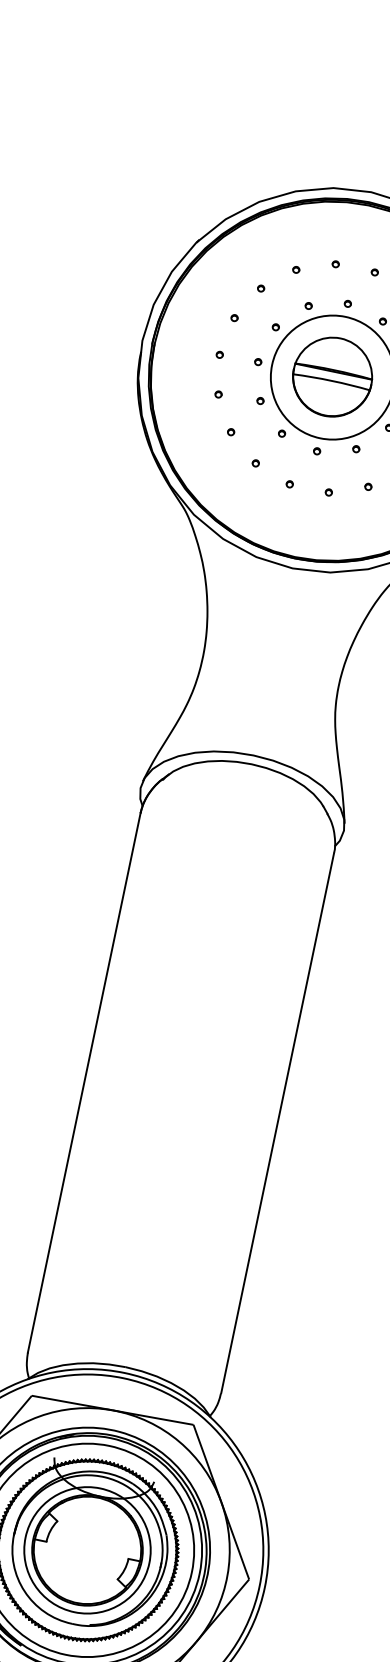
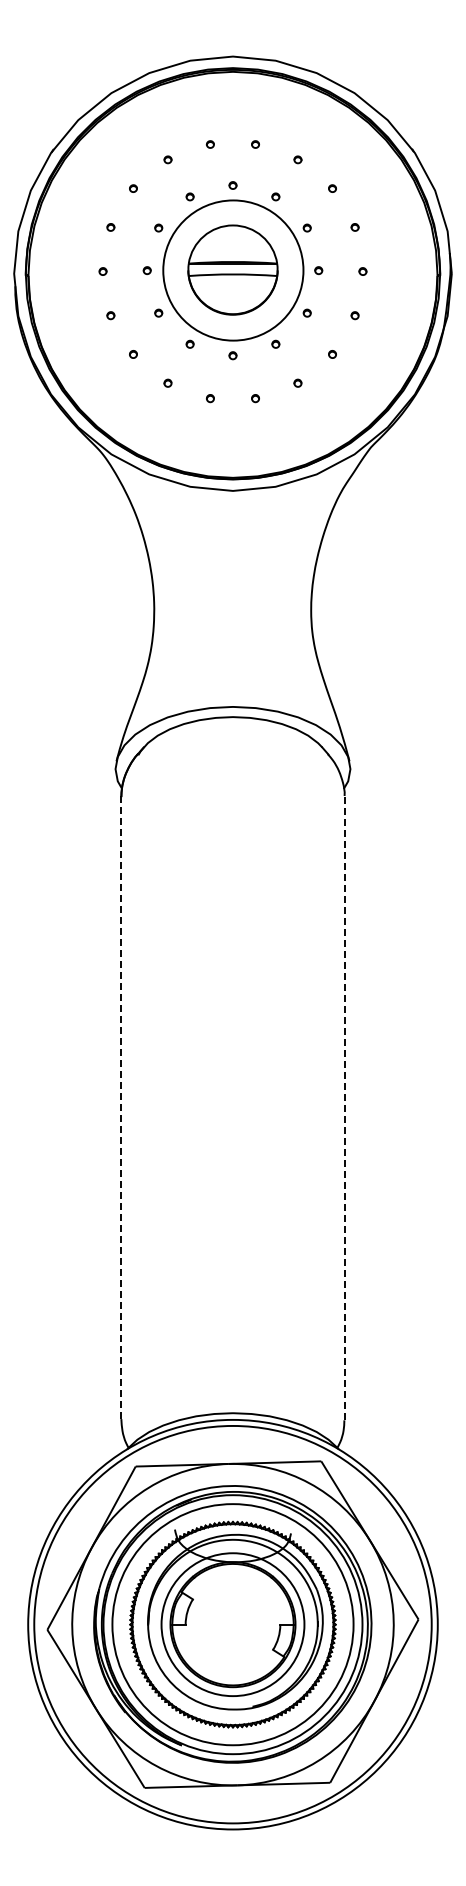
line: (84, 1083) -> (121, 1108), solid -> dashed
line: (277, 1123) -> (344, 1108), solid -> dashed

